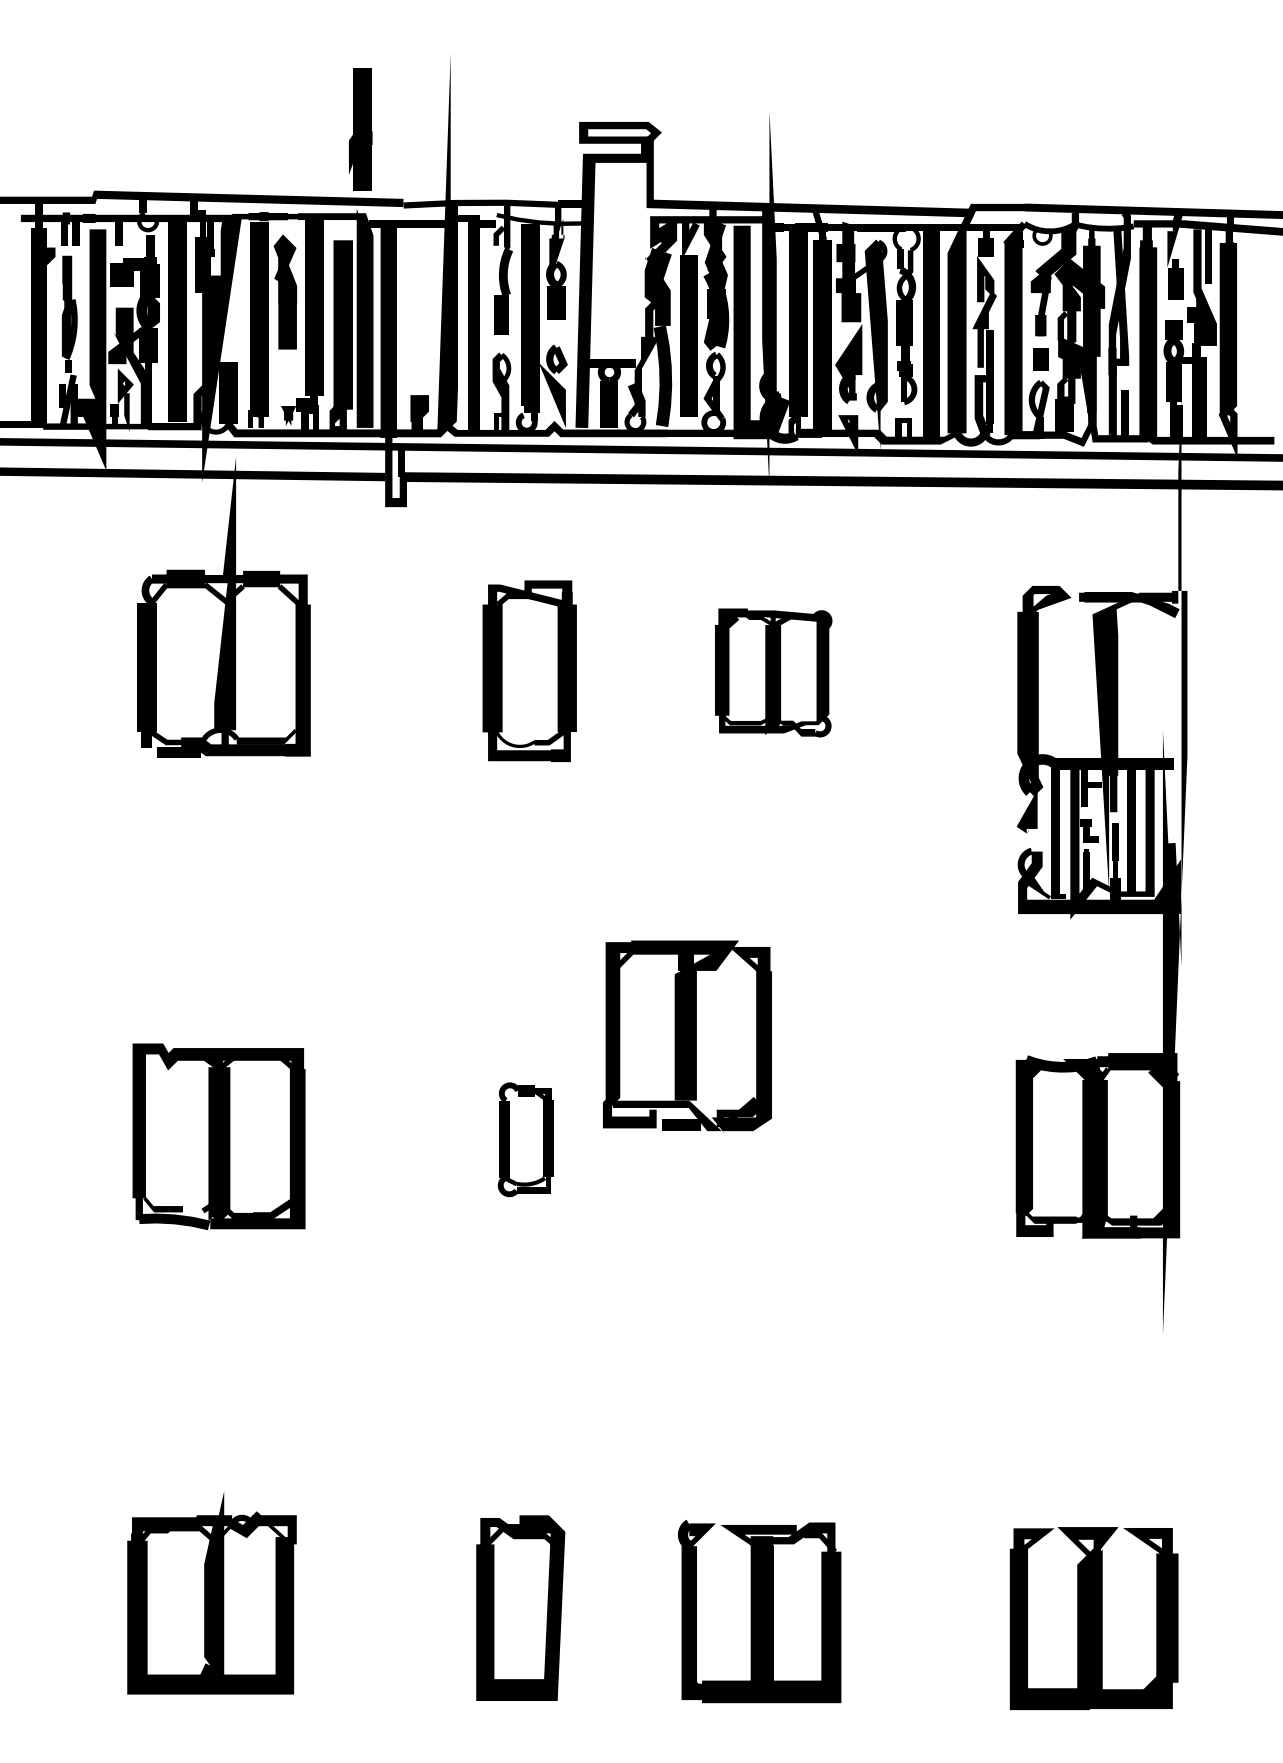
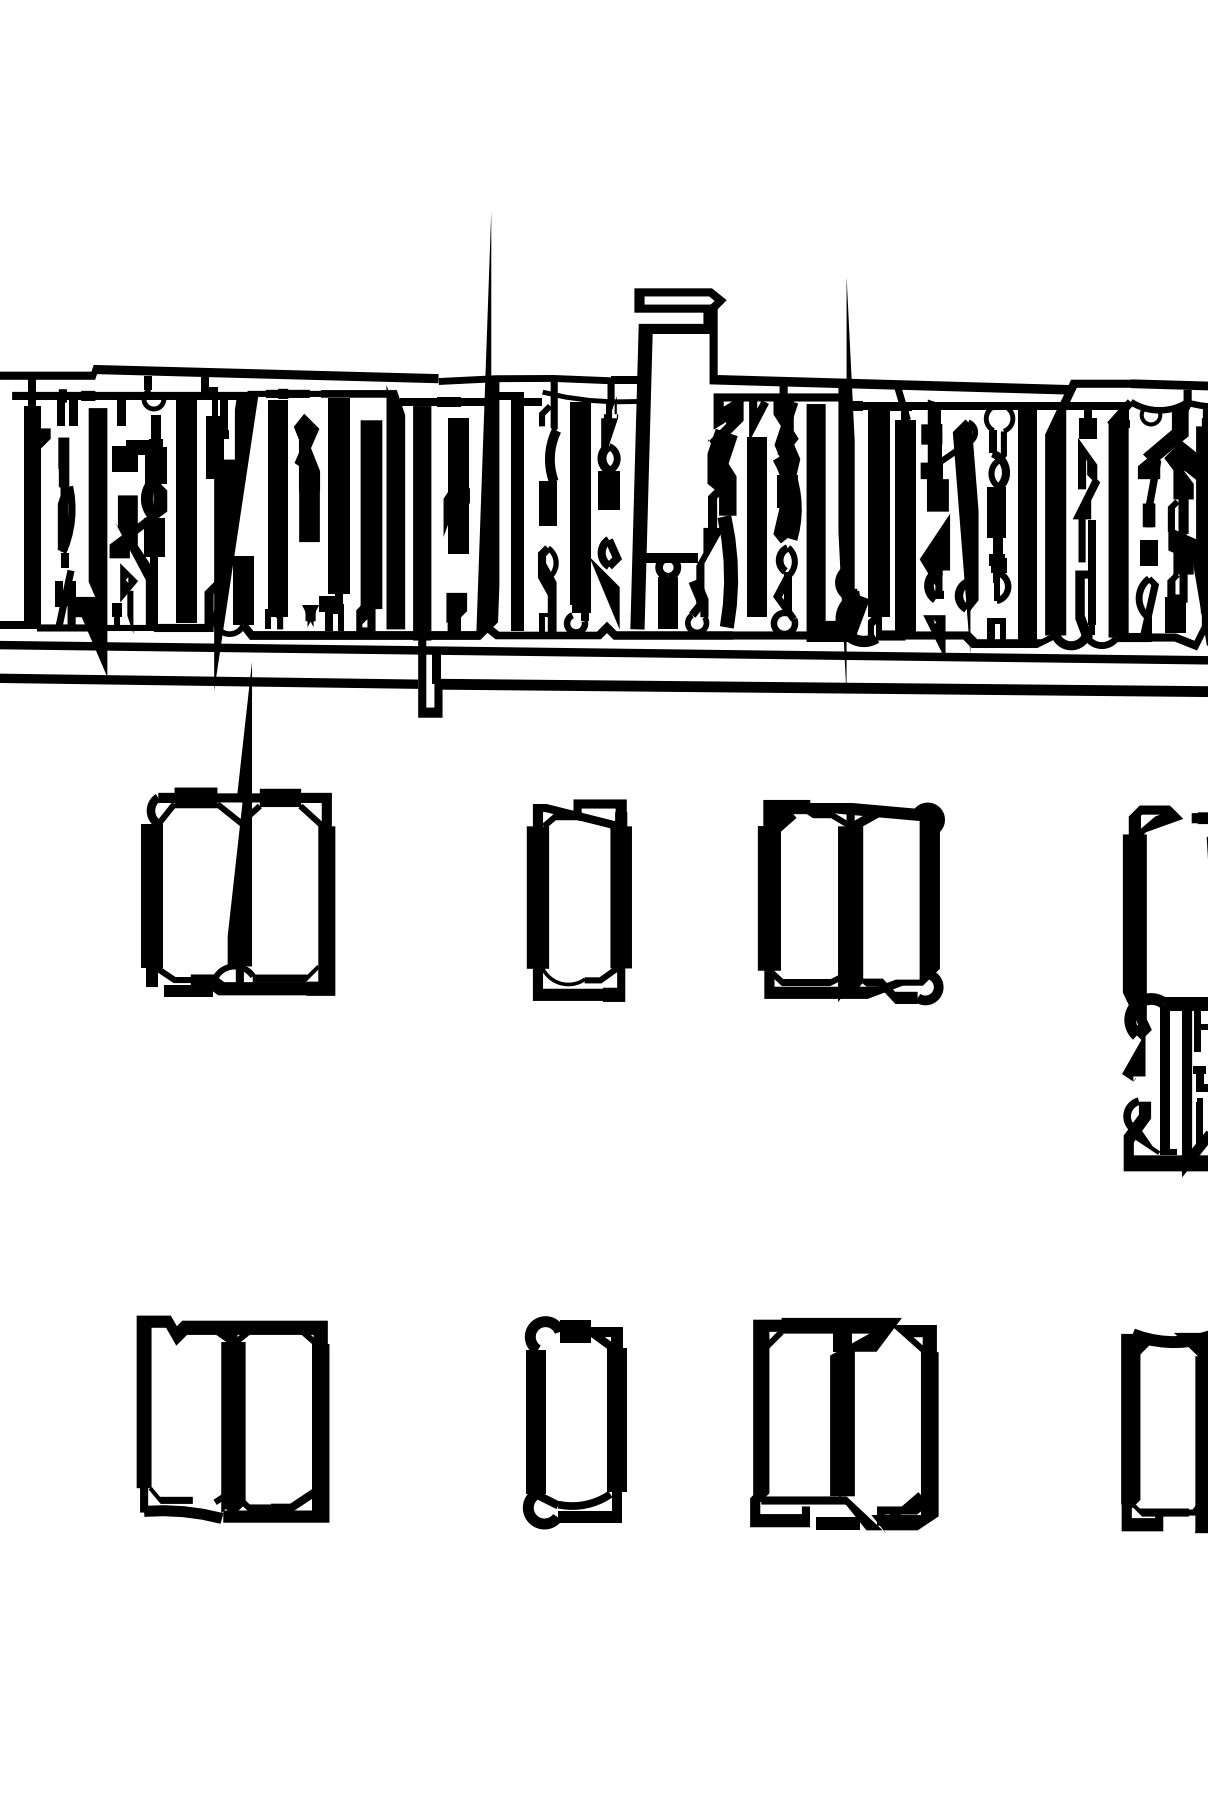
part: (360, 129) -> (456, 486), moved
part: (773, 672) -> (851, 902), size x1.43
part: (687, 1036) -> (844, 1424), moved
part: (525, 1139) -> (574, 1422), size x1.67

